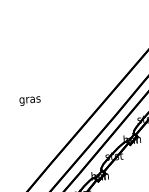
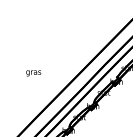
text: (29, 101) -> (33, 73), moved

